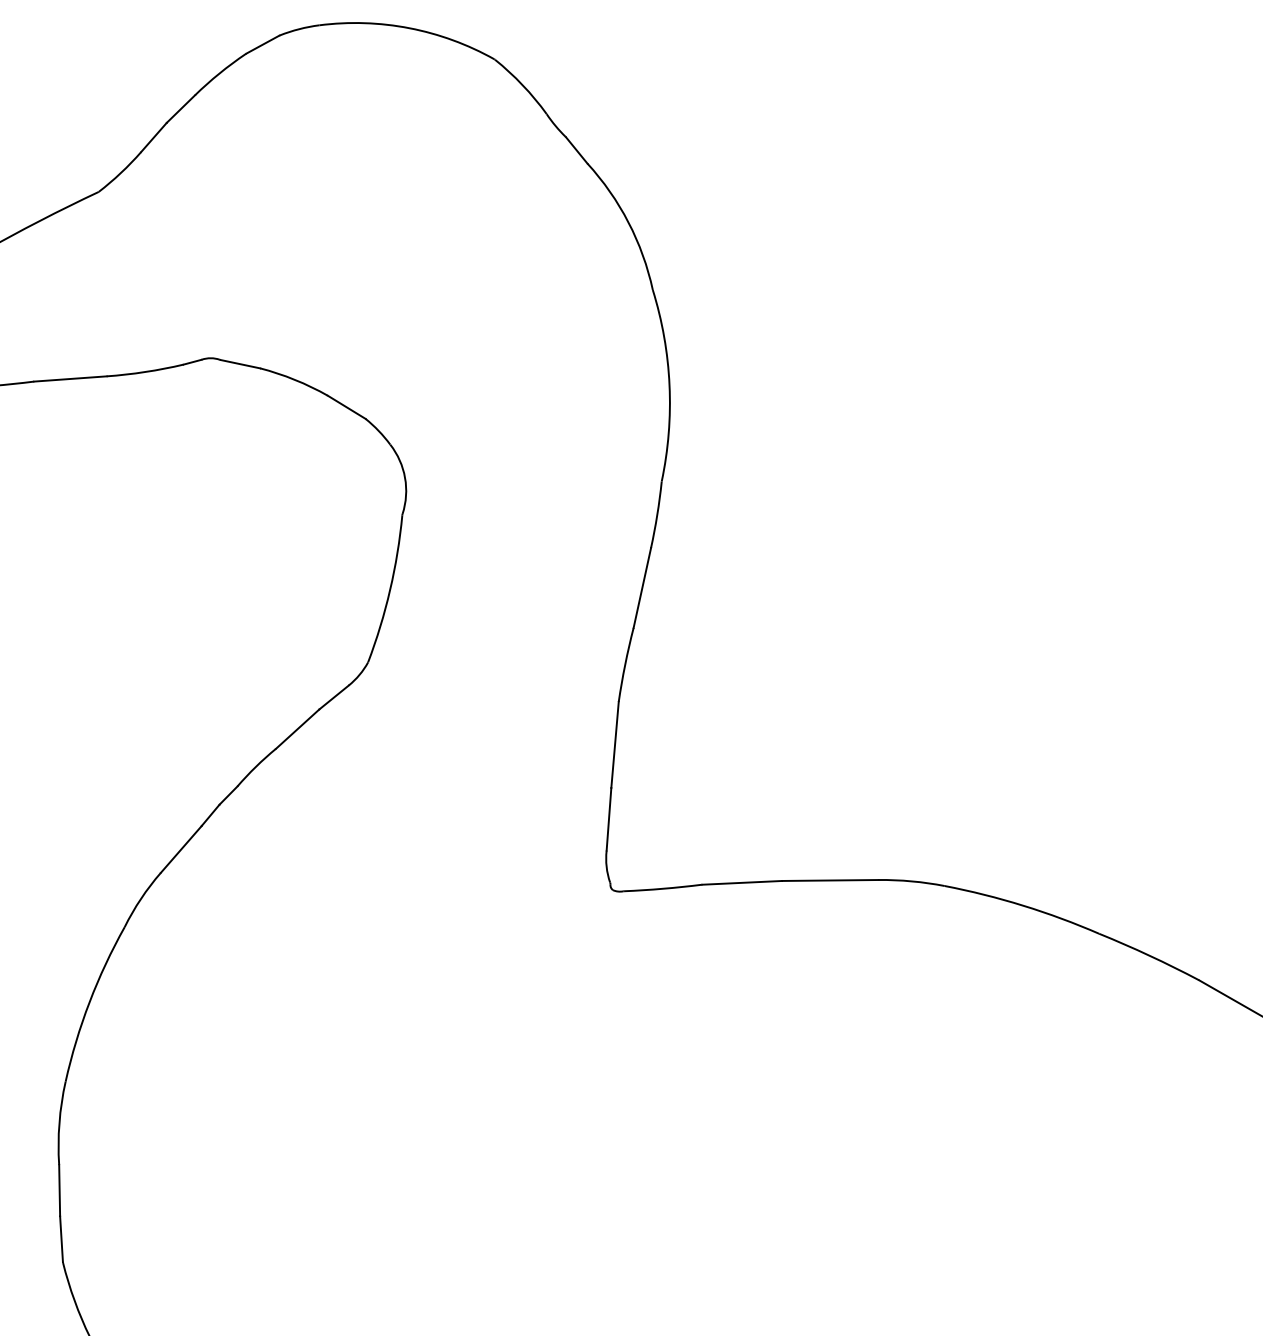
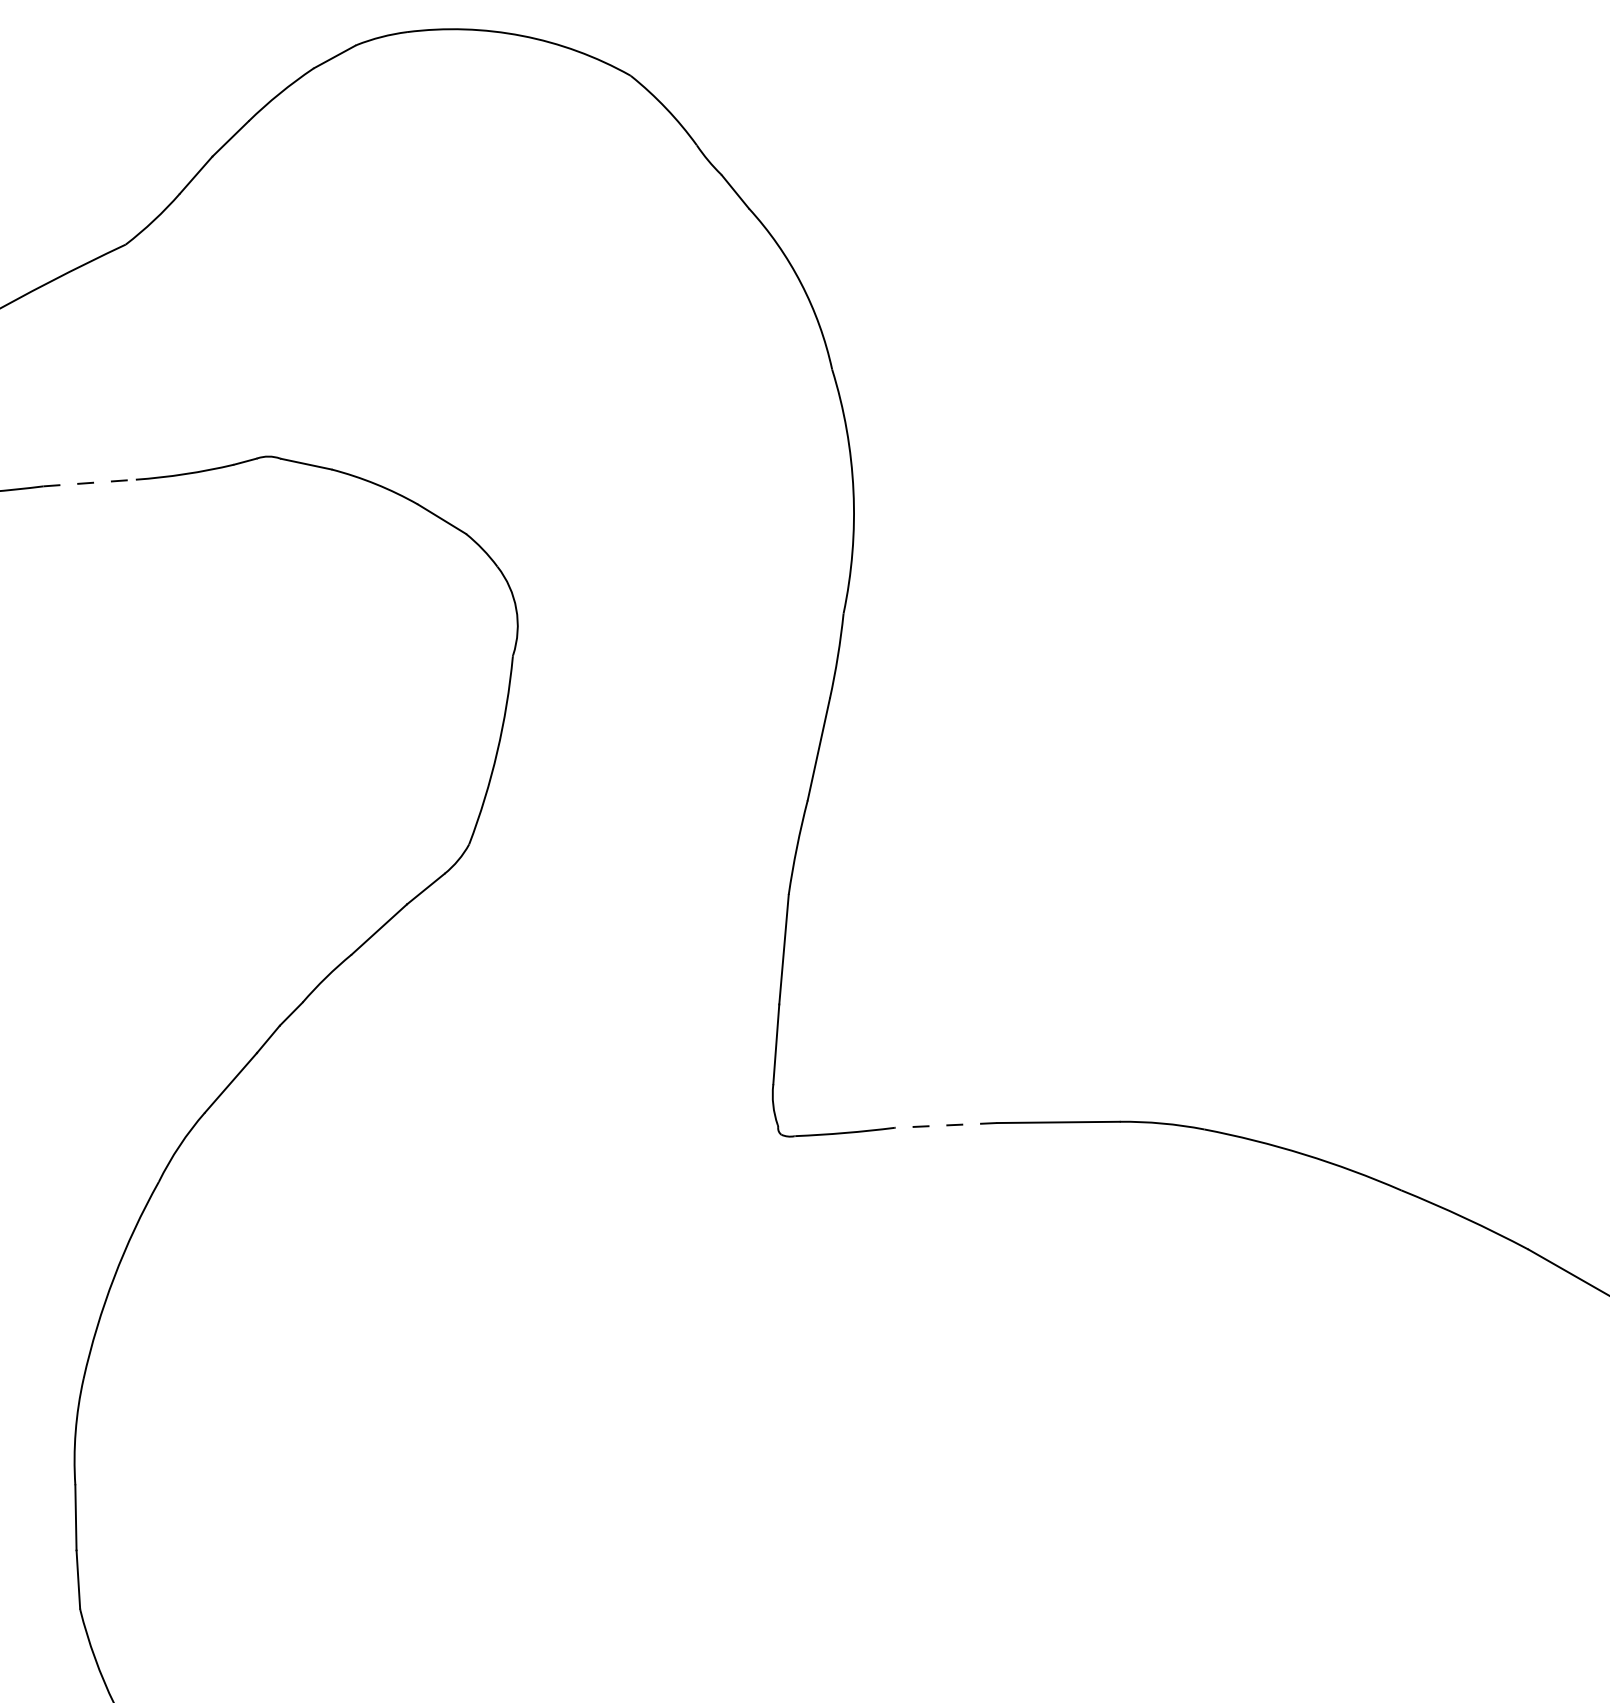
line: (70, 378) -> (89, 482), solid -> dashed
line: (742, 882) -> (946, 1124), solid -> dashed

